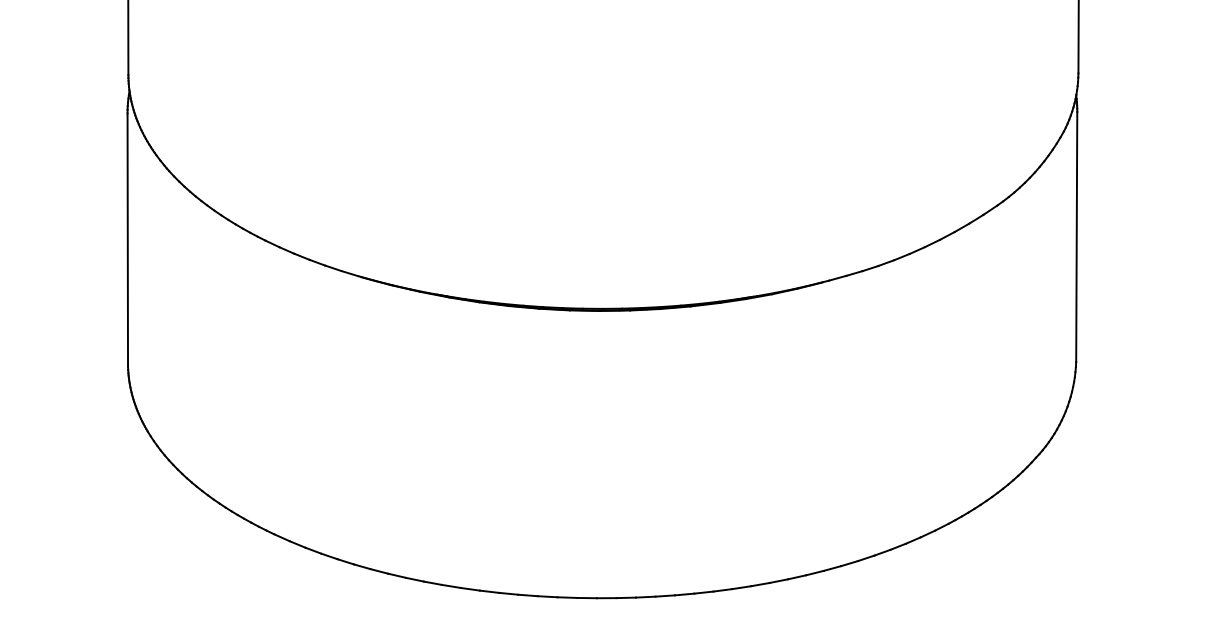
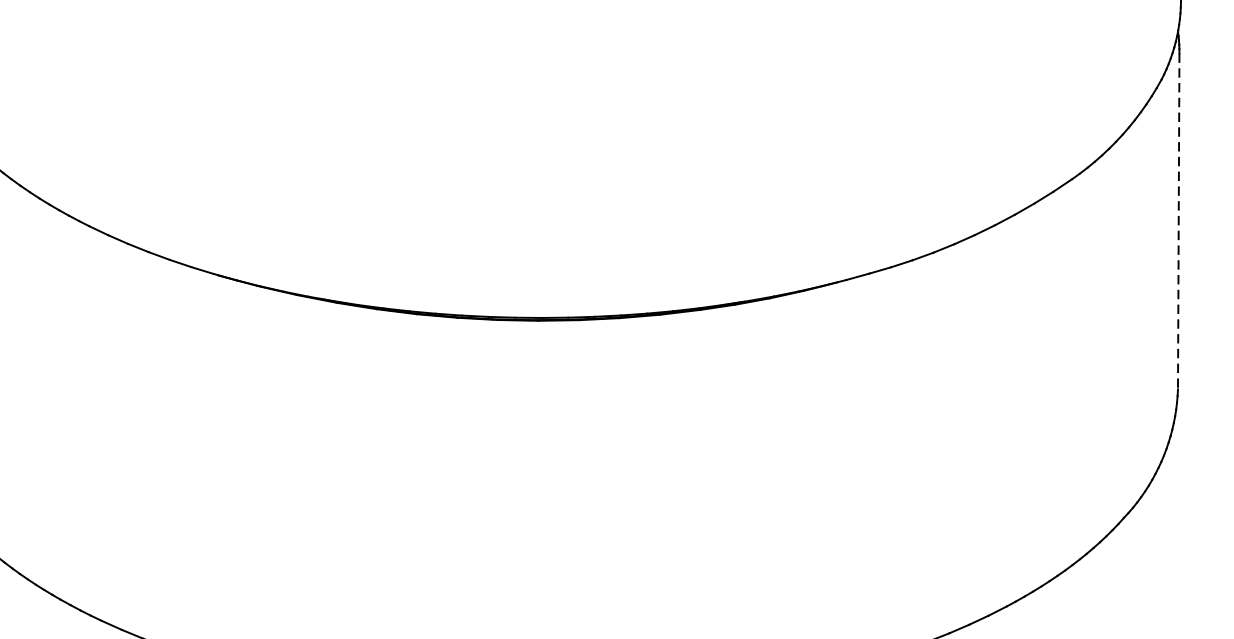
line: (1076, 237) -> (1178, 222), solid -> dashed

